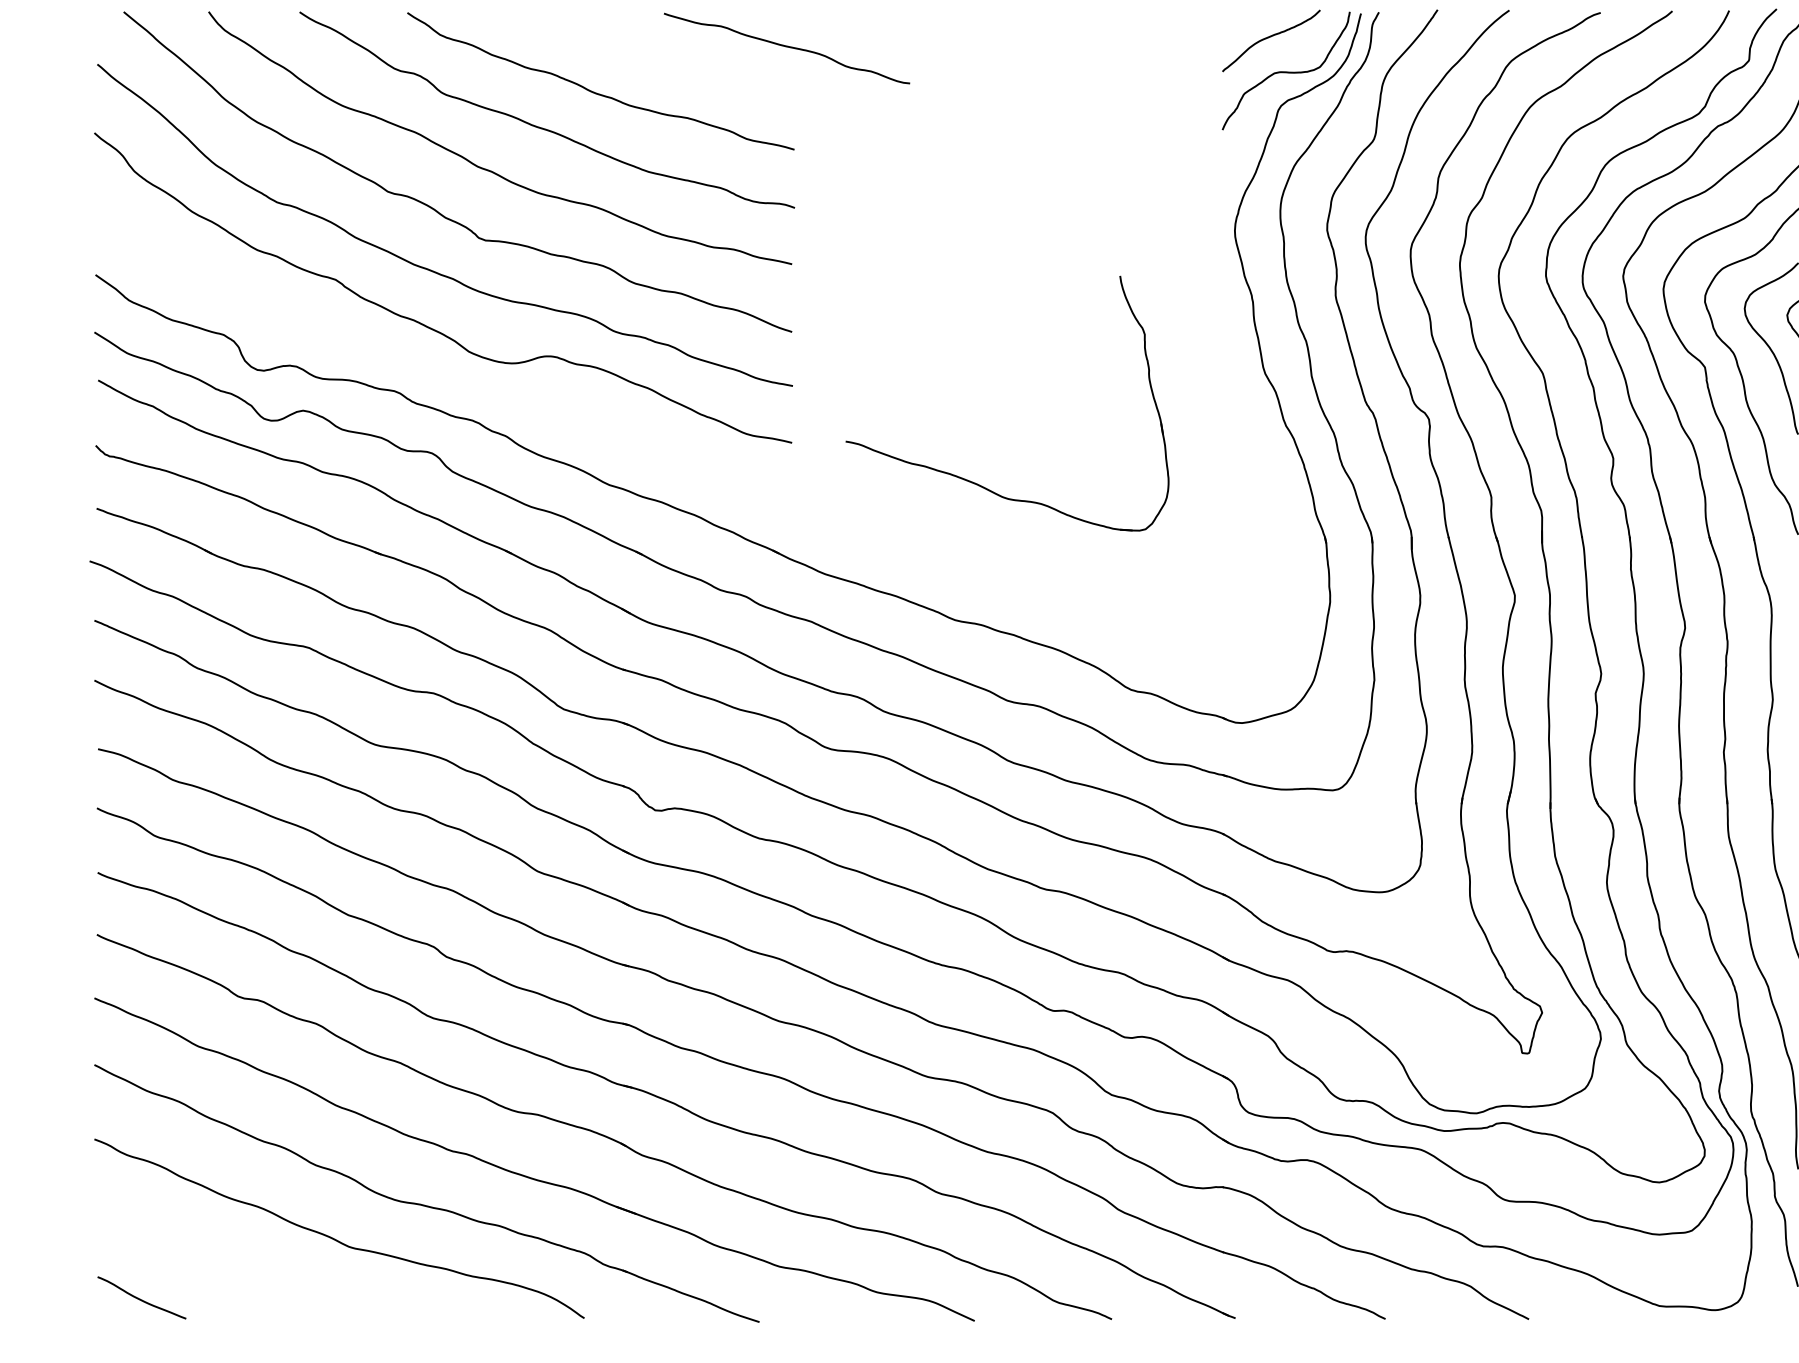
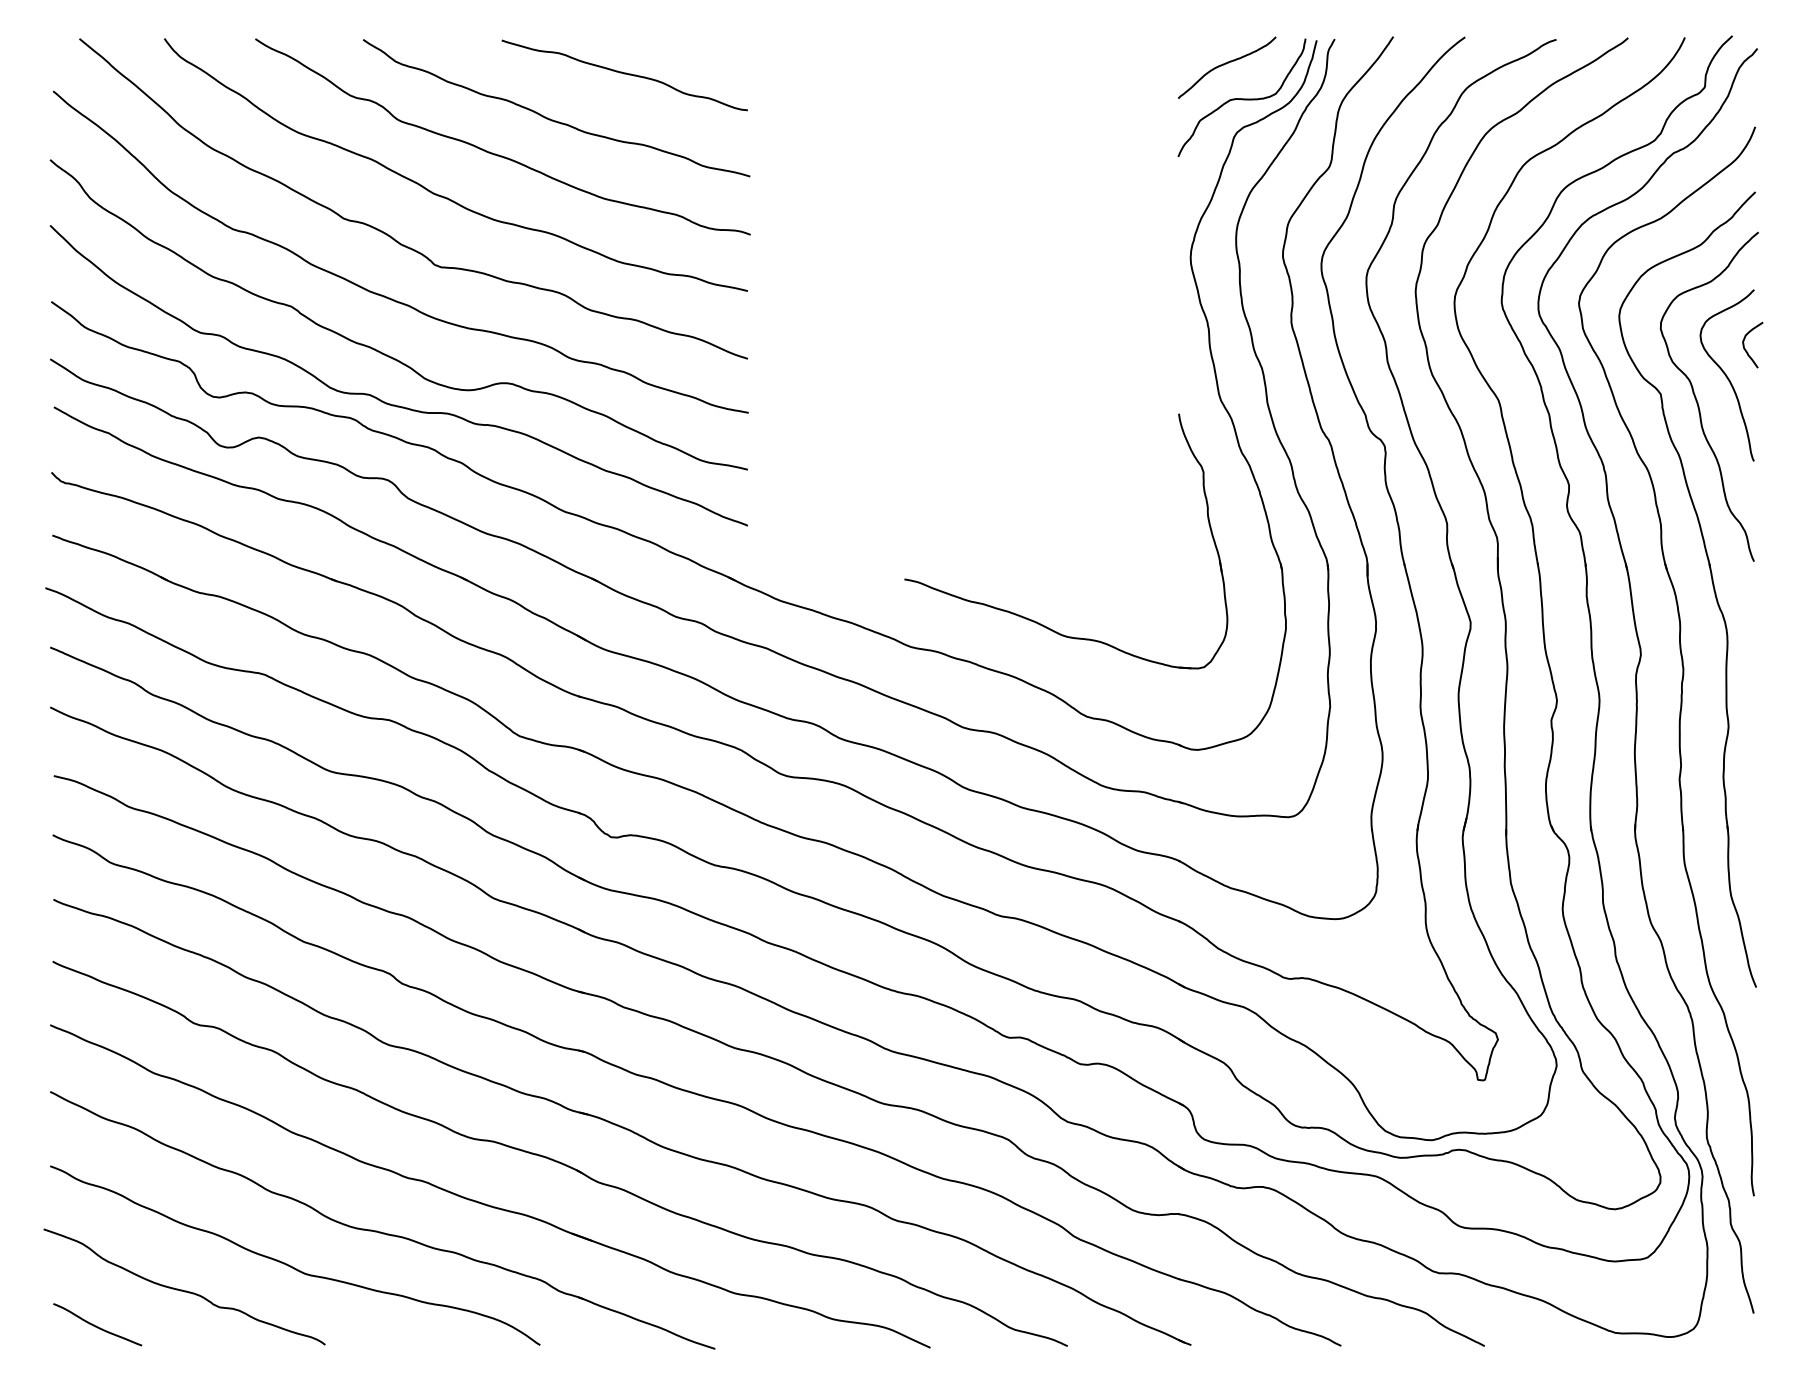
curve: (786, 47) -> (624, 74), moved
curve: (434, 376) -> (390, 403), added
part: (975, 482) -> (1034, 620), moved
curve: (226, 1262) -> (182, 1289), added

